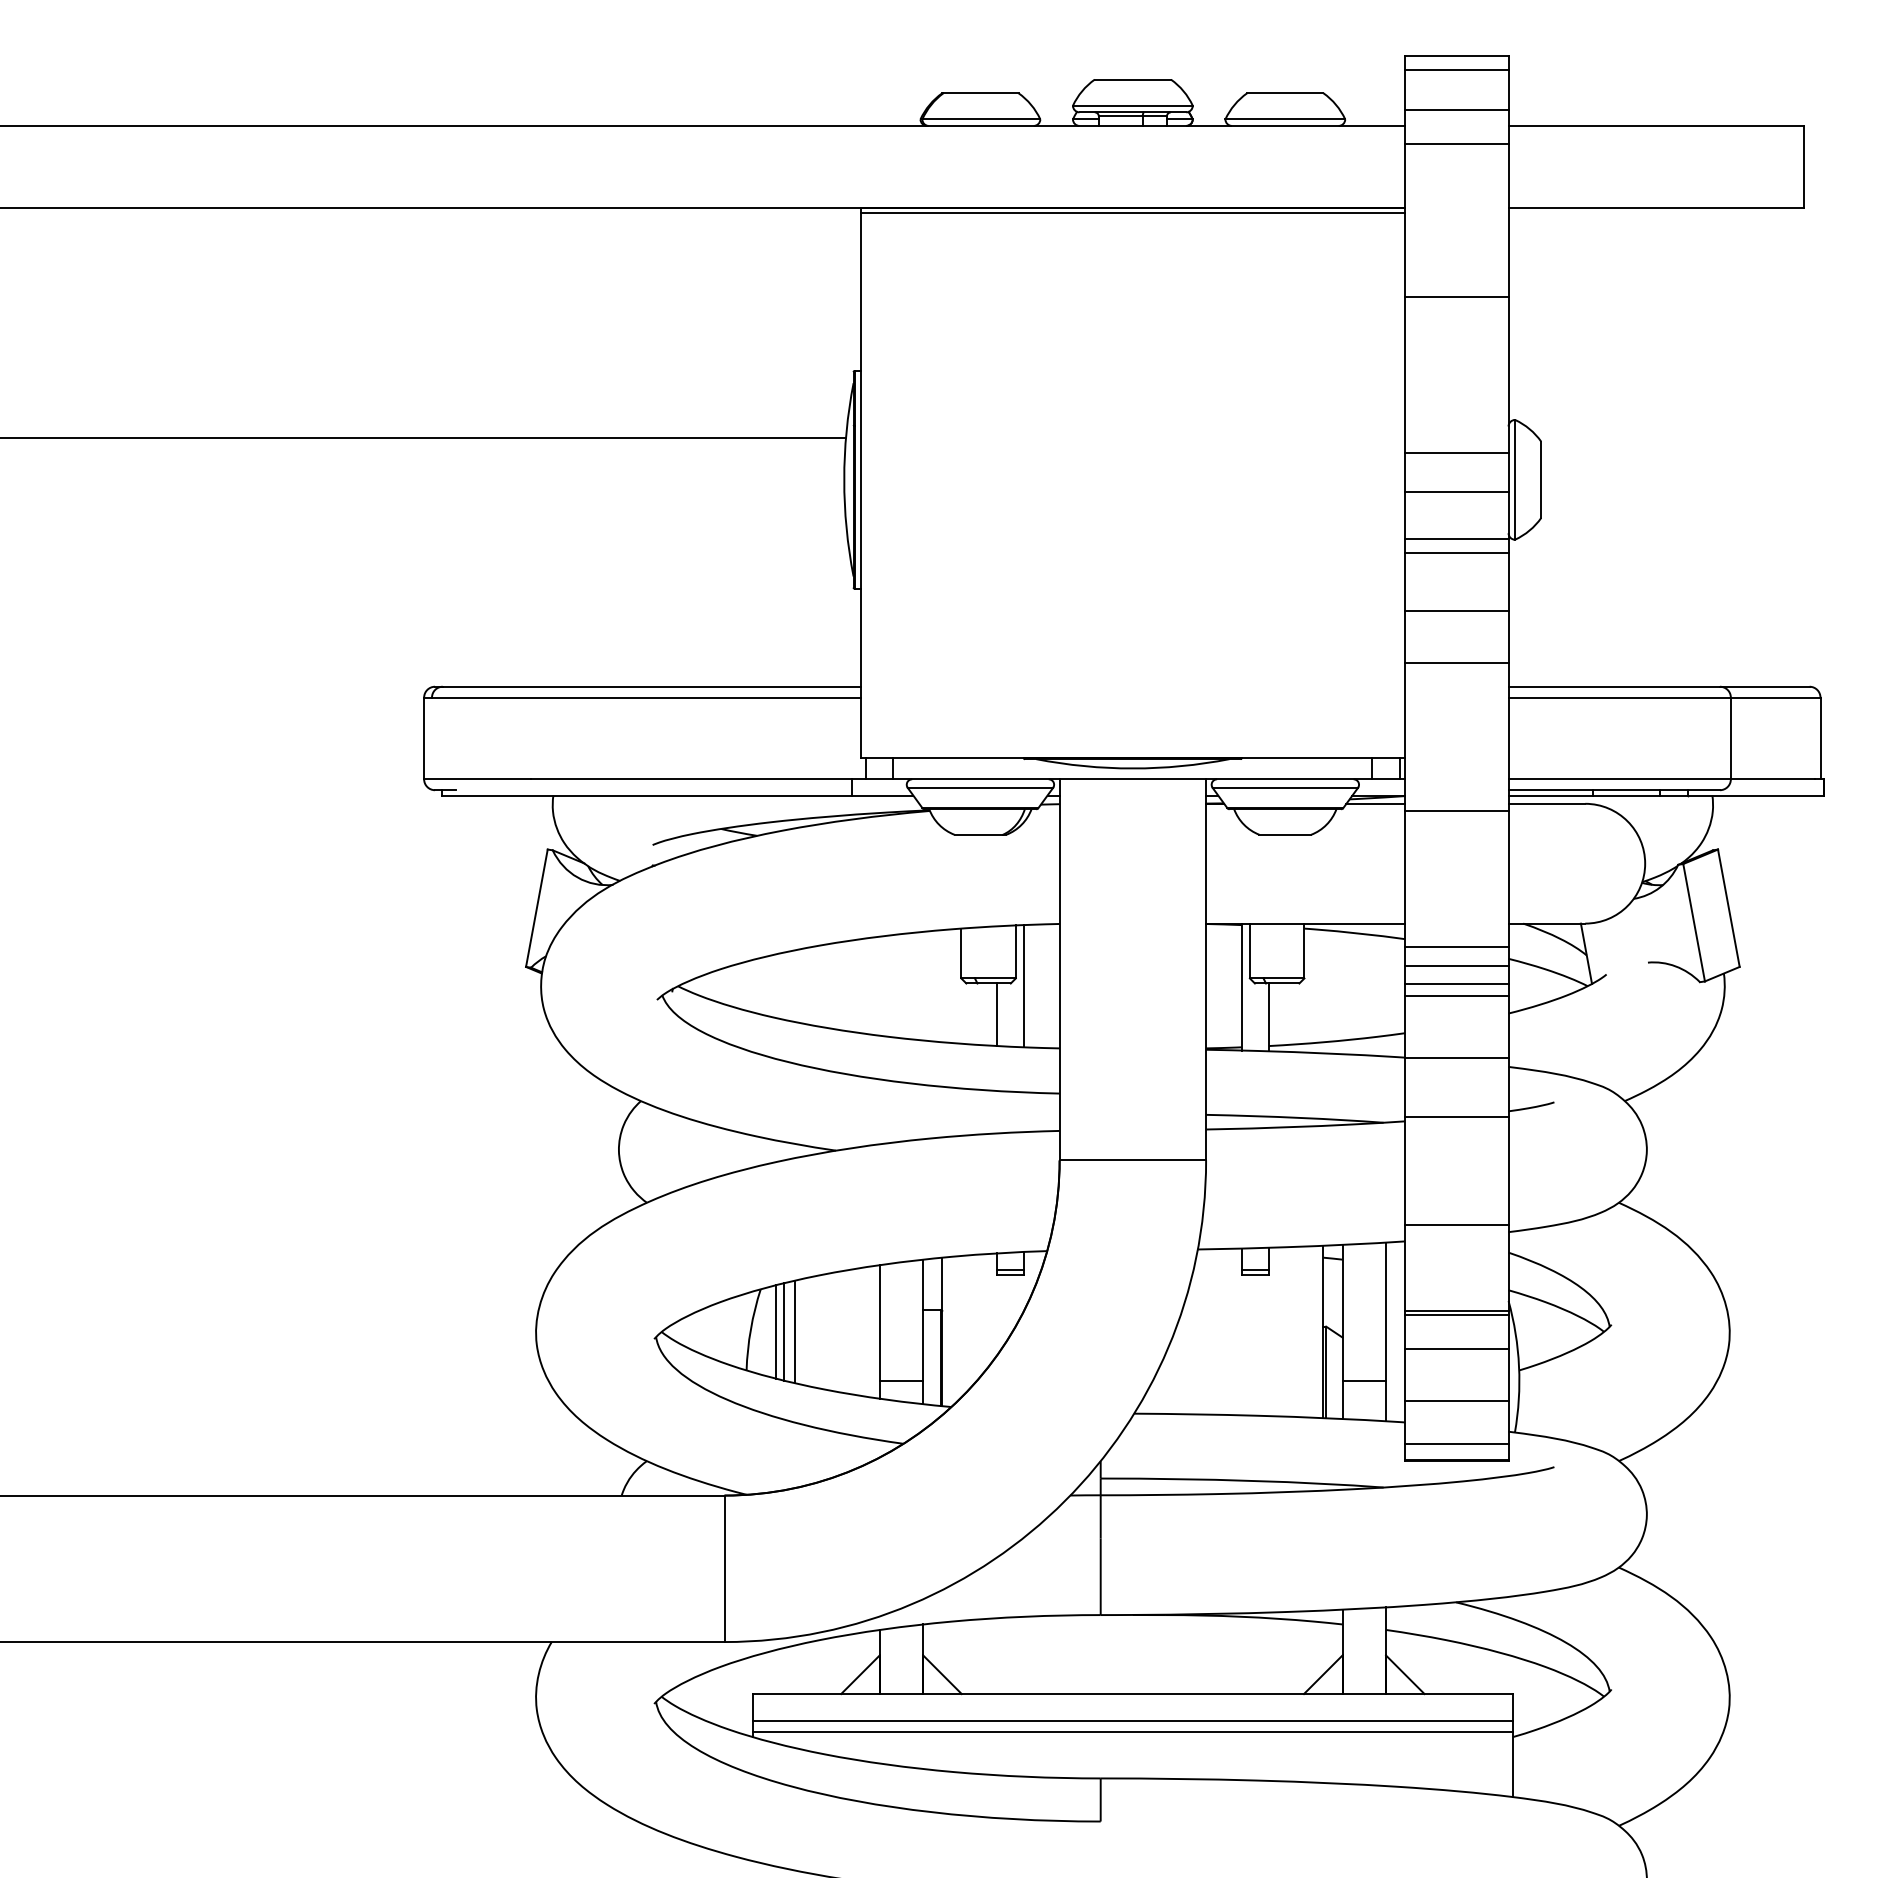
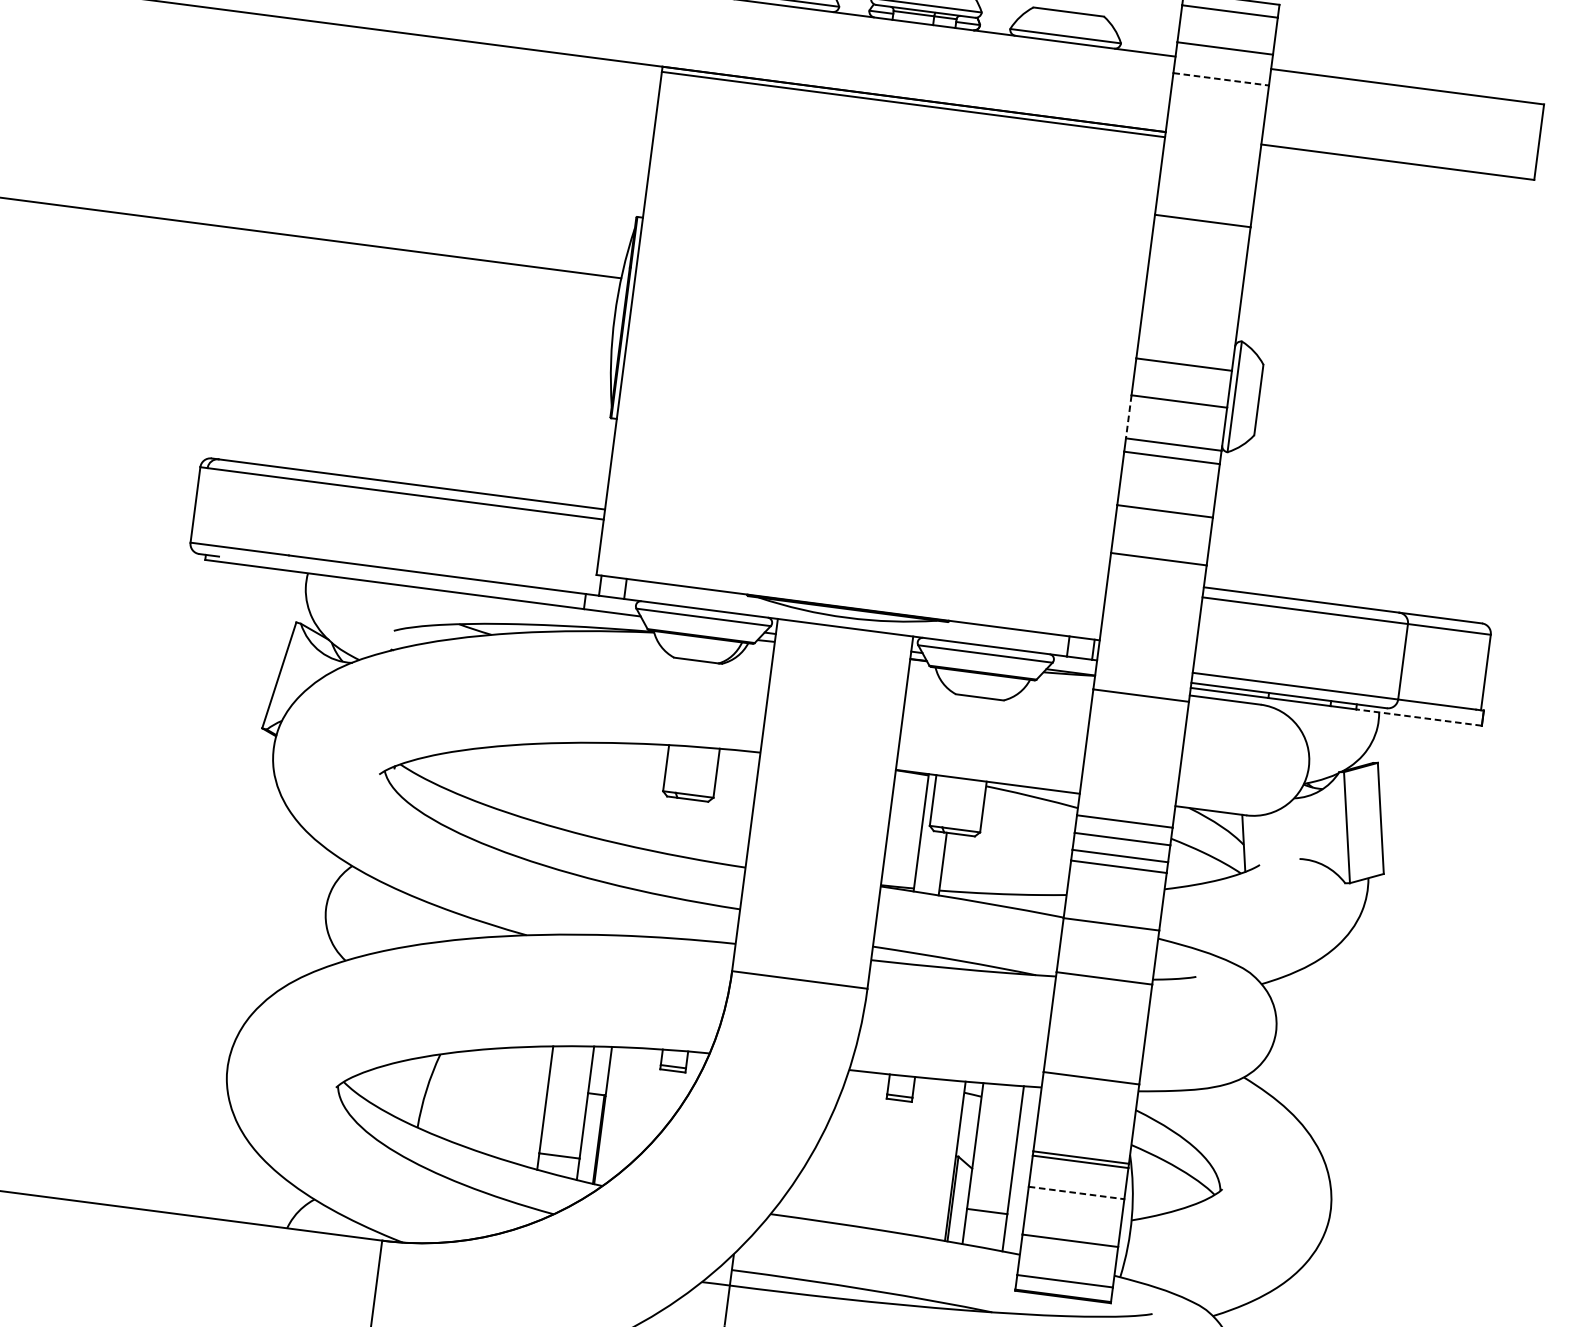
line: (1456, 143) -> (1220, 79), solid -> dashed
line: (1405, 516) -> (1129, 417), solid -> dashed
line: (1755, 795) -> (1418, 717), solid -> dashed
line: (1375, 803) -> (1066, 679), removed
line: (1023, 986) -> (719, 806), removed
line: (996, 1014) -> (691, 828), removed
line: (775, 1331) -> (449, 1095), removed
line: (784, 1331) -> (457, 1096), removed
line: (794, 1331) -> (466, 1097), removed
line: (1456, 1348) -> (1076, 1192), solid -> dashed

